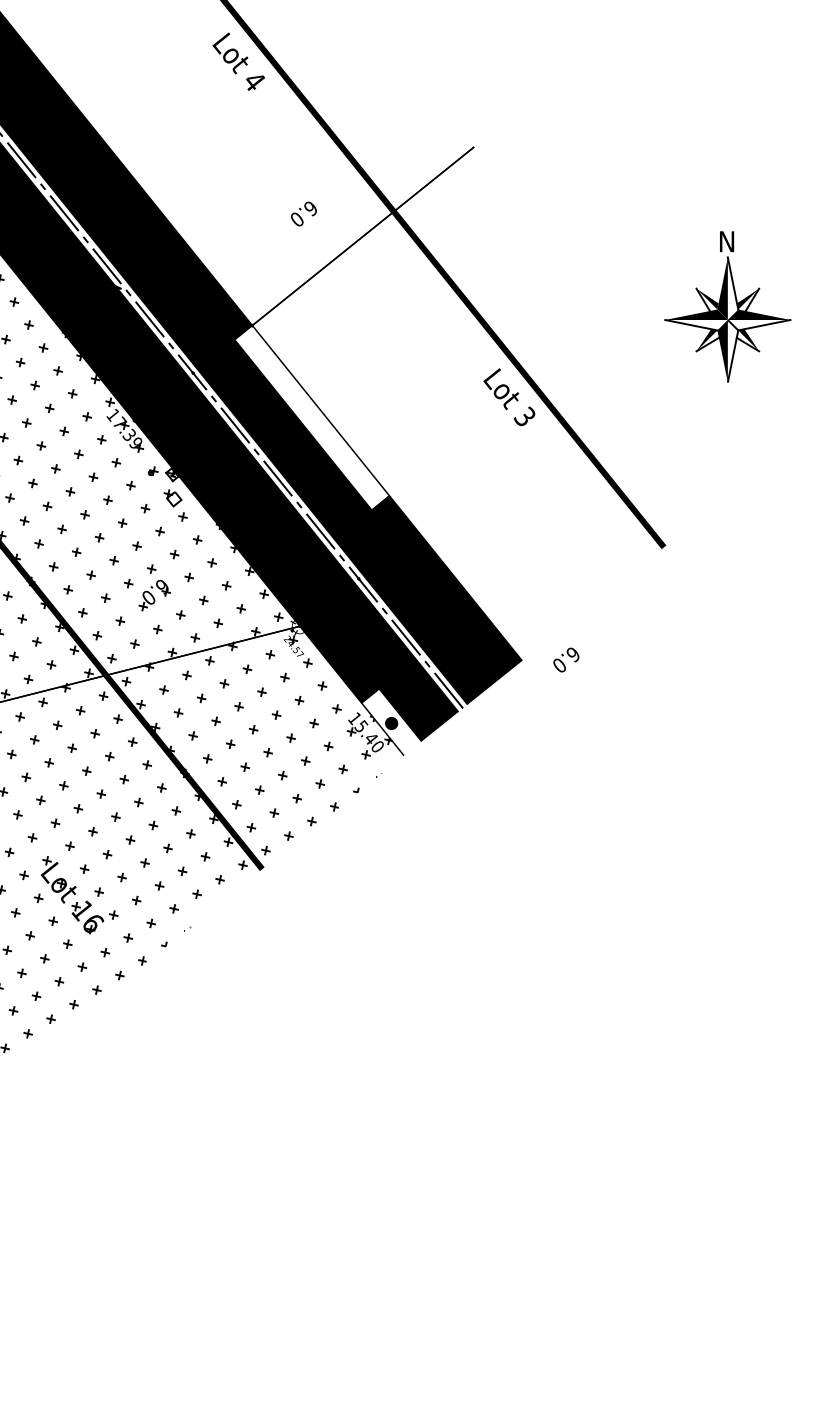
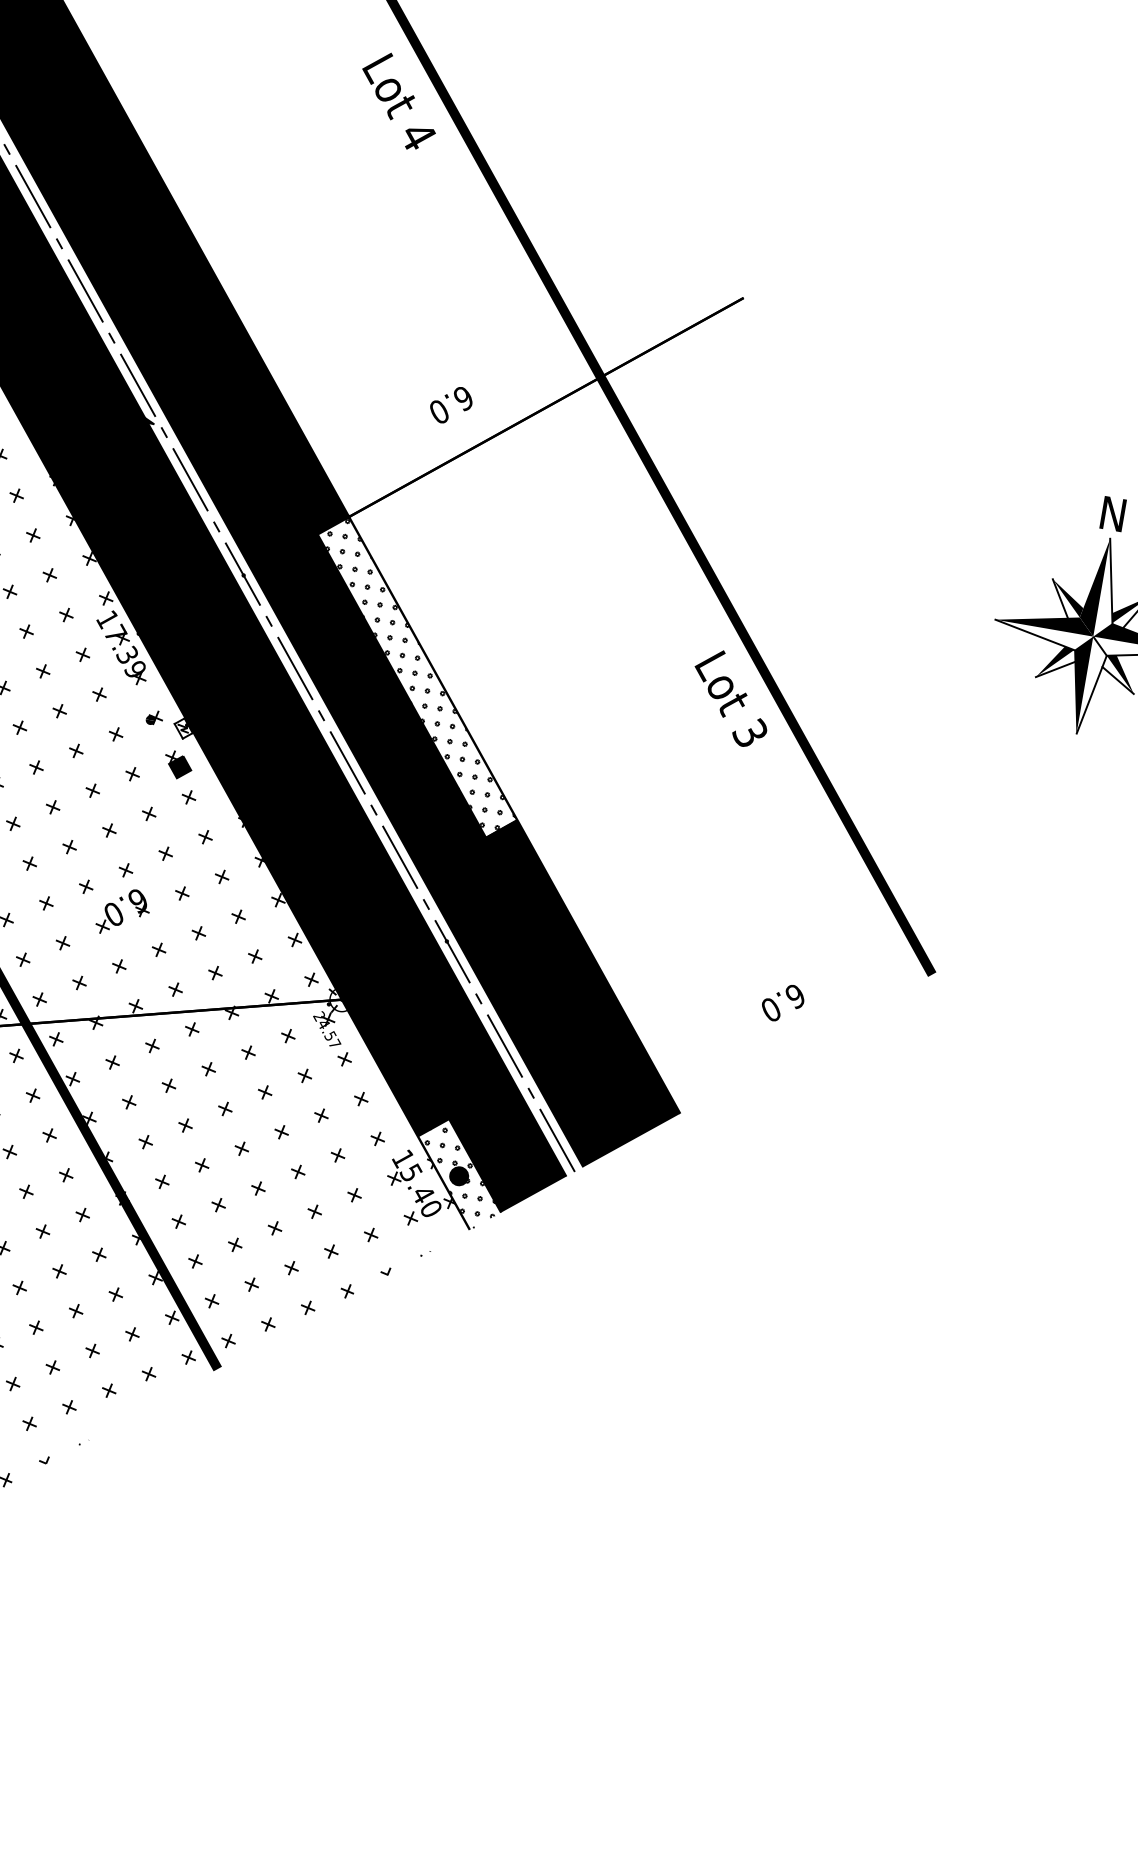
text: (303, 213) -> (450, 404), moved
hatch: (314, 415) -> (421, 674), added
fill: (174, 498) -> (180, 766), added
text: (566, 659) -> (783, 1002), moved
hatch: (392, 724) -> (460, 1178), added

